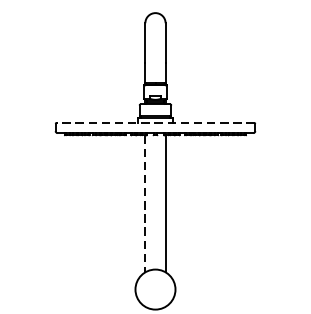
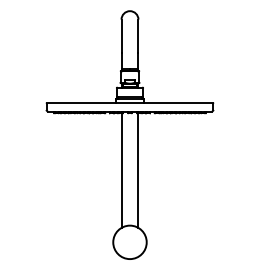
line: (154, 123) -> (129, 103), dashed -> solid
line: (145, 204) -> (121, 171), dashed -> solid

